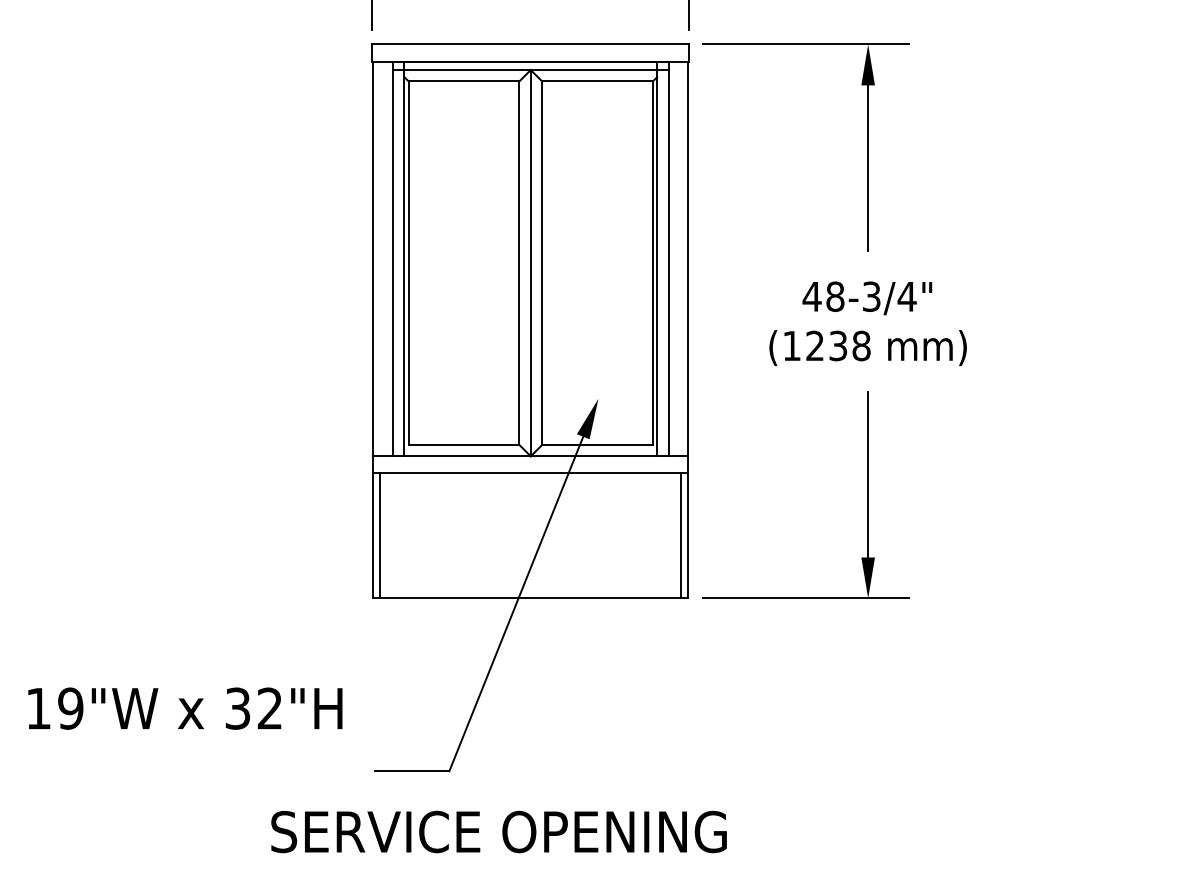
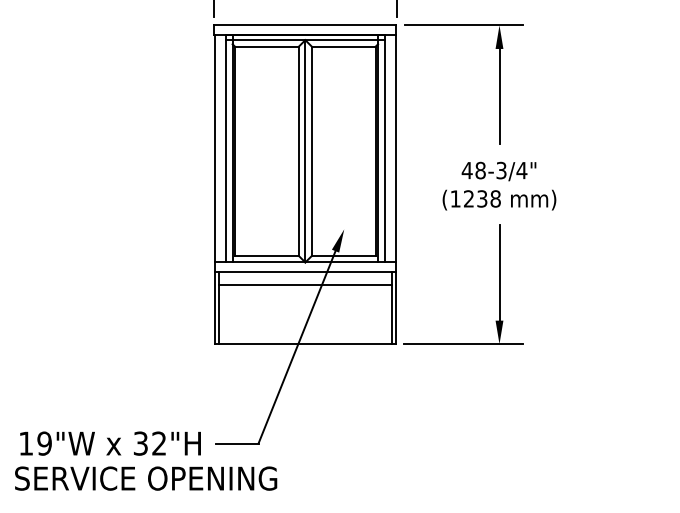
line: (529, 496) -> (304, 285), added
text: (185, 708) -> (110, 443), moved
text: (499, 831) -> (146, 478), moved

